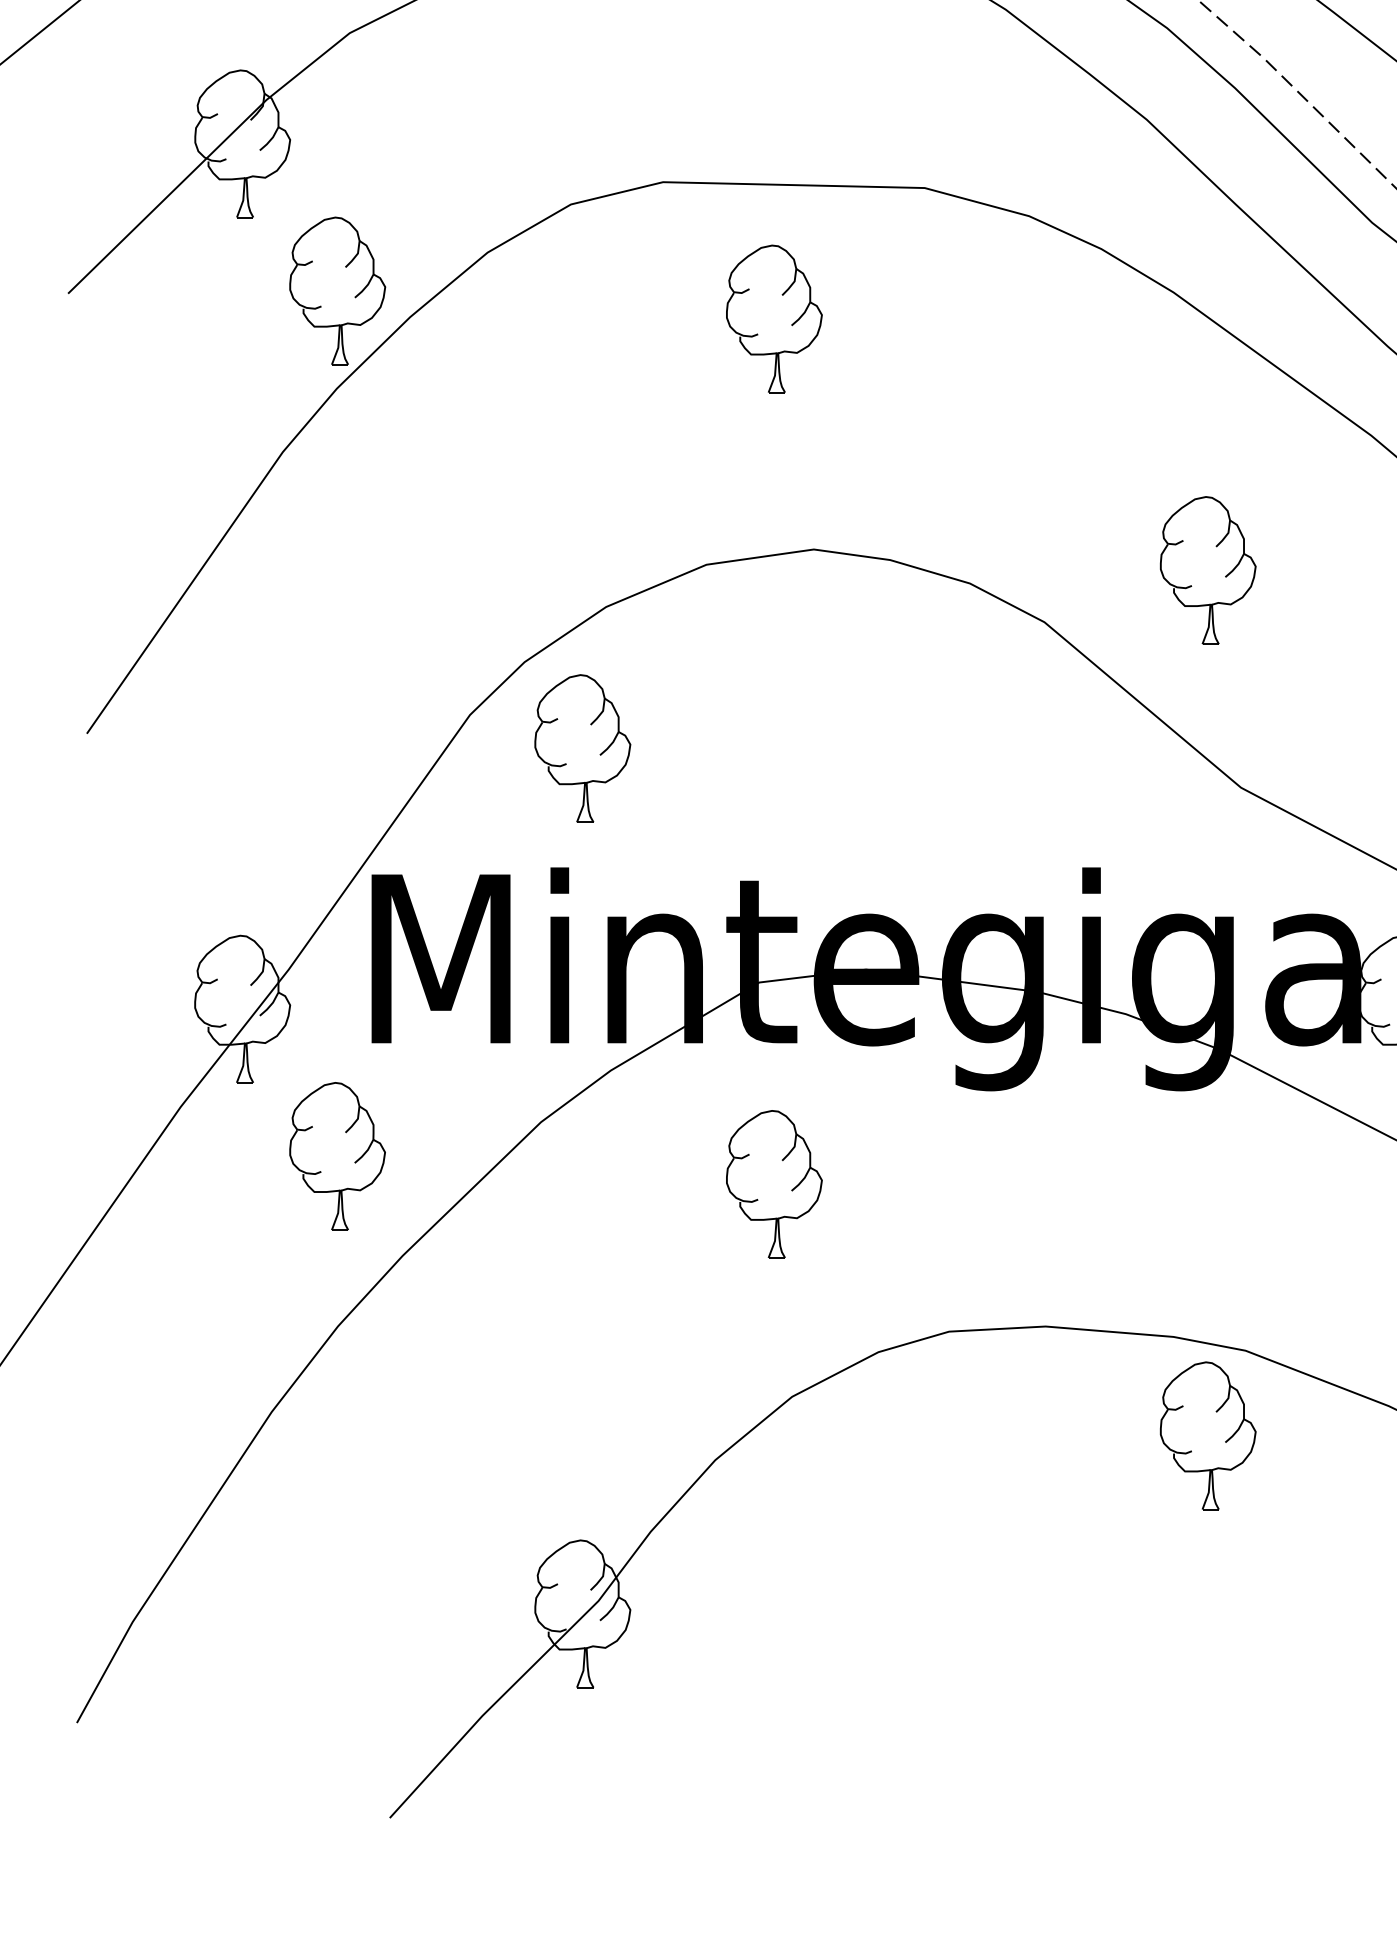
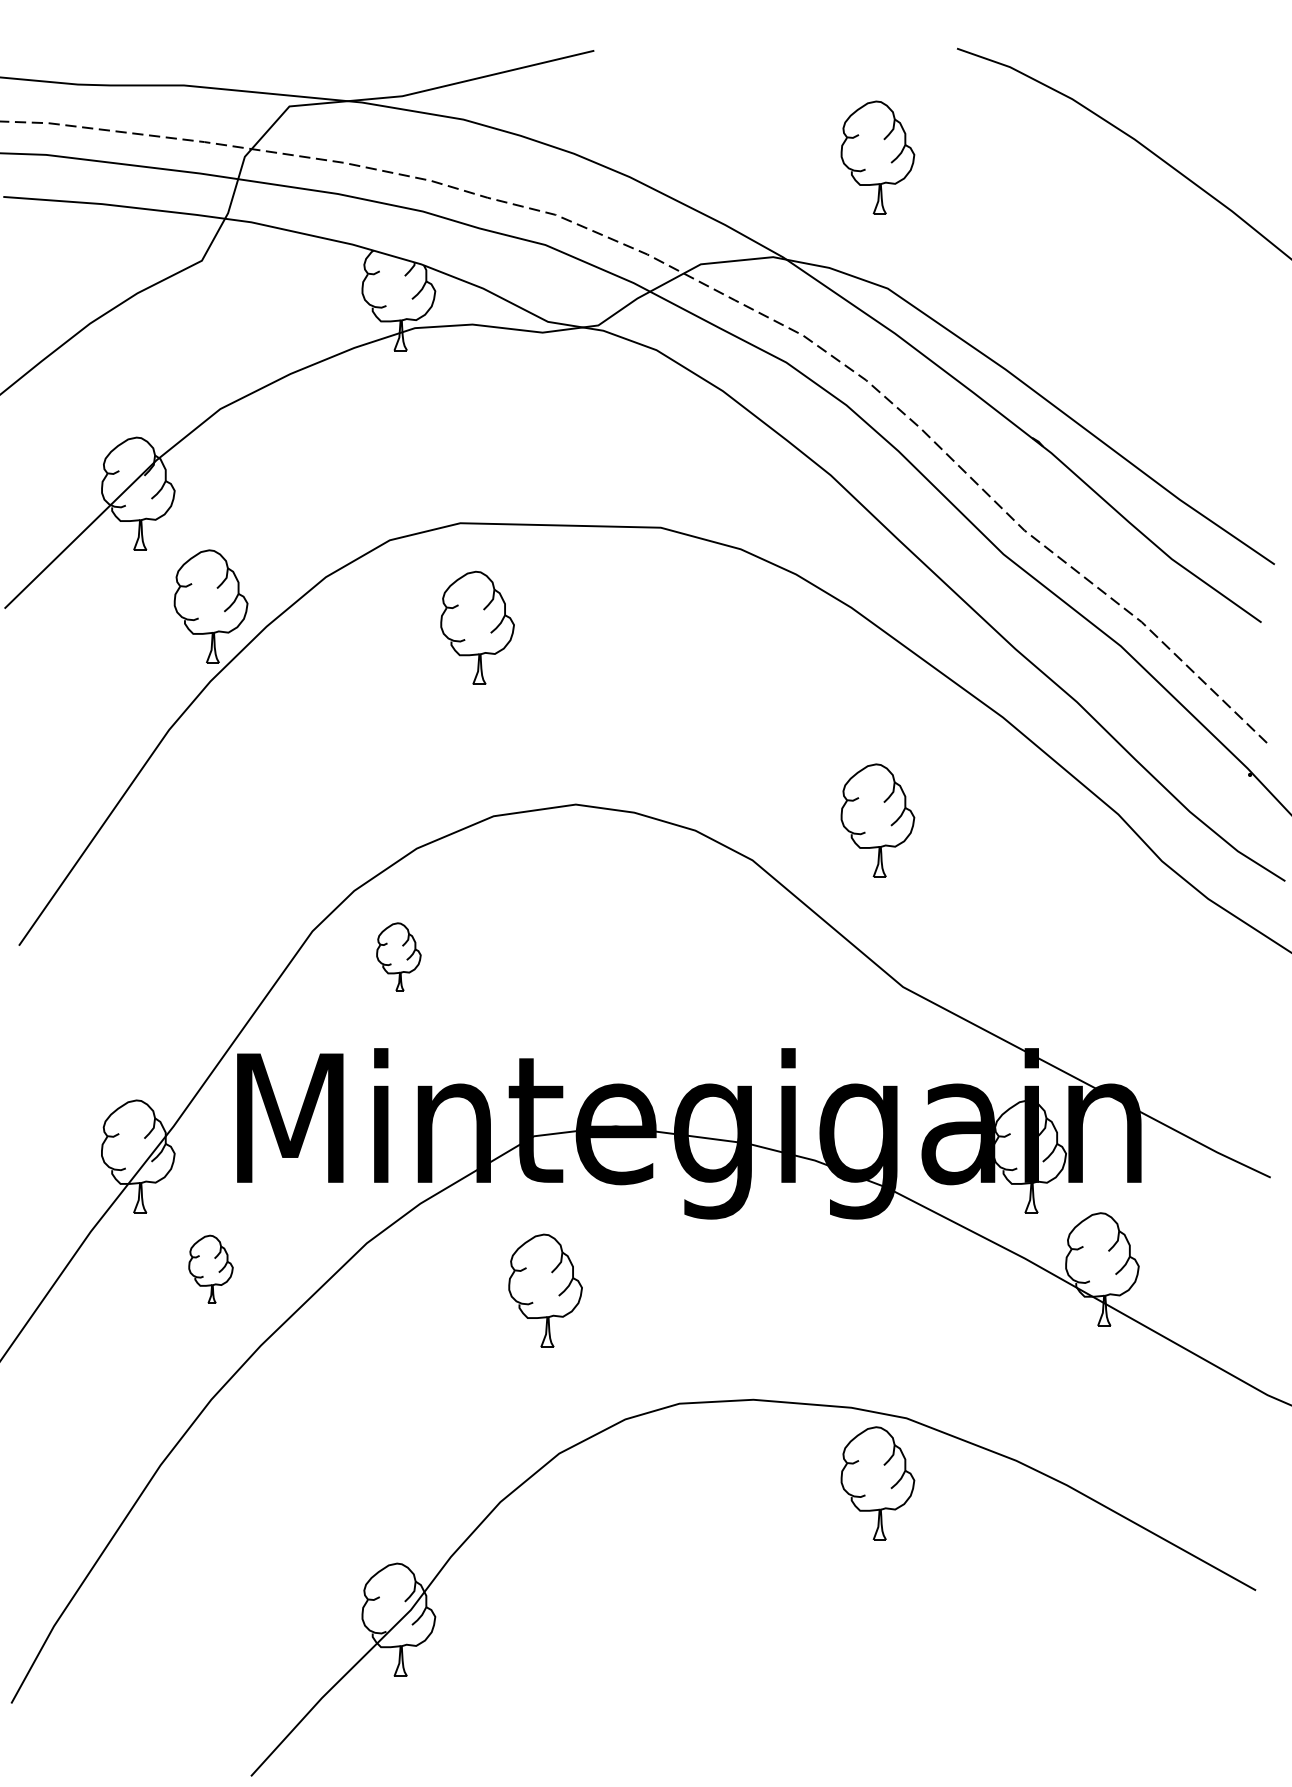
part: (774, 318) -> (477, 627), moved
part: (582, 747) -> (398, 956), size x0.6
part: (336, 1156) -> (210, 1269), size x0.6

